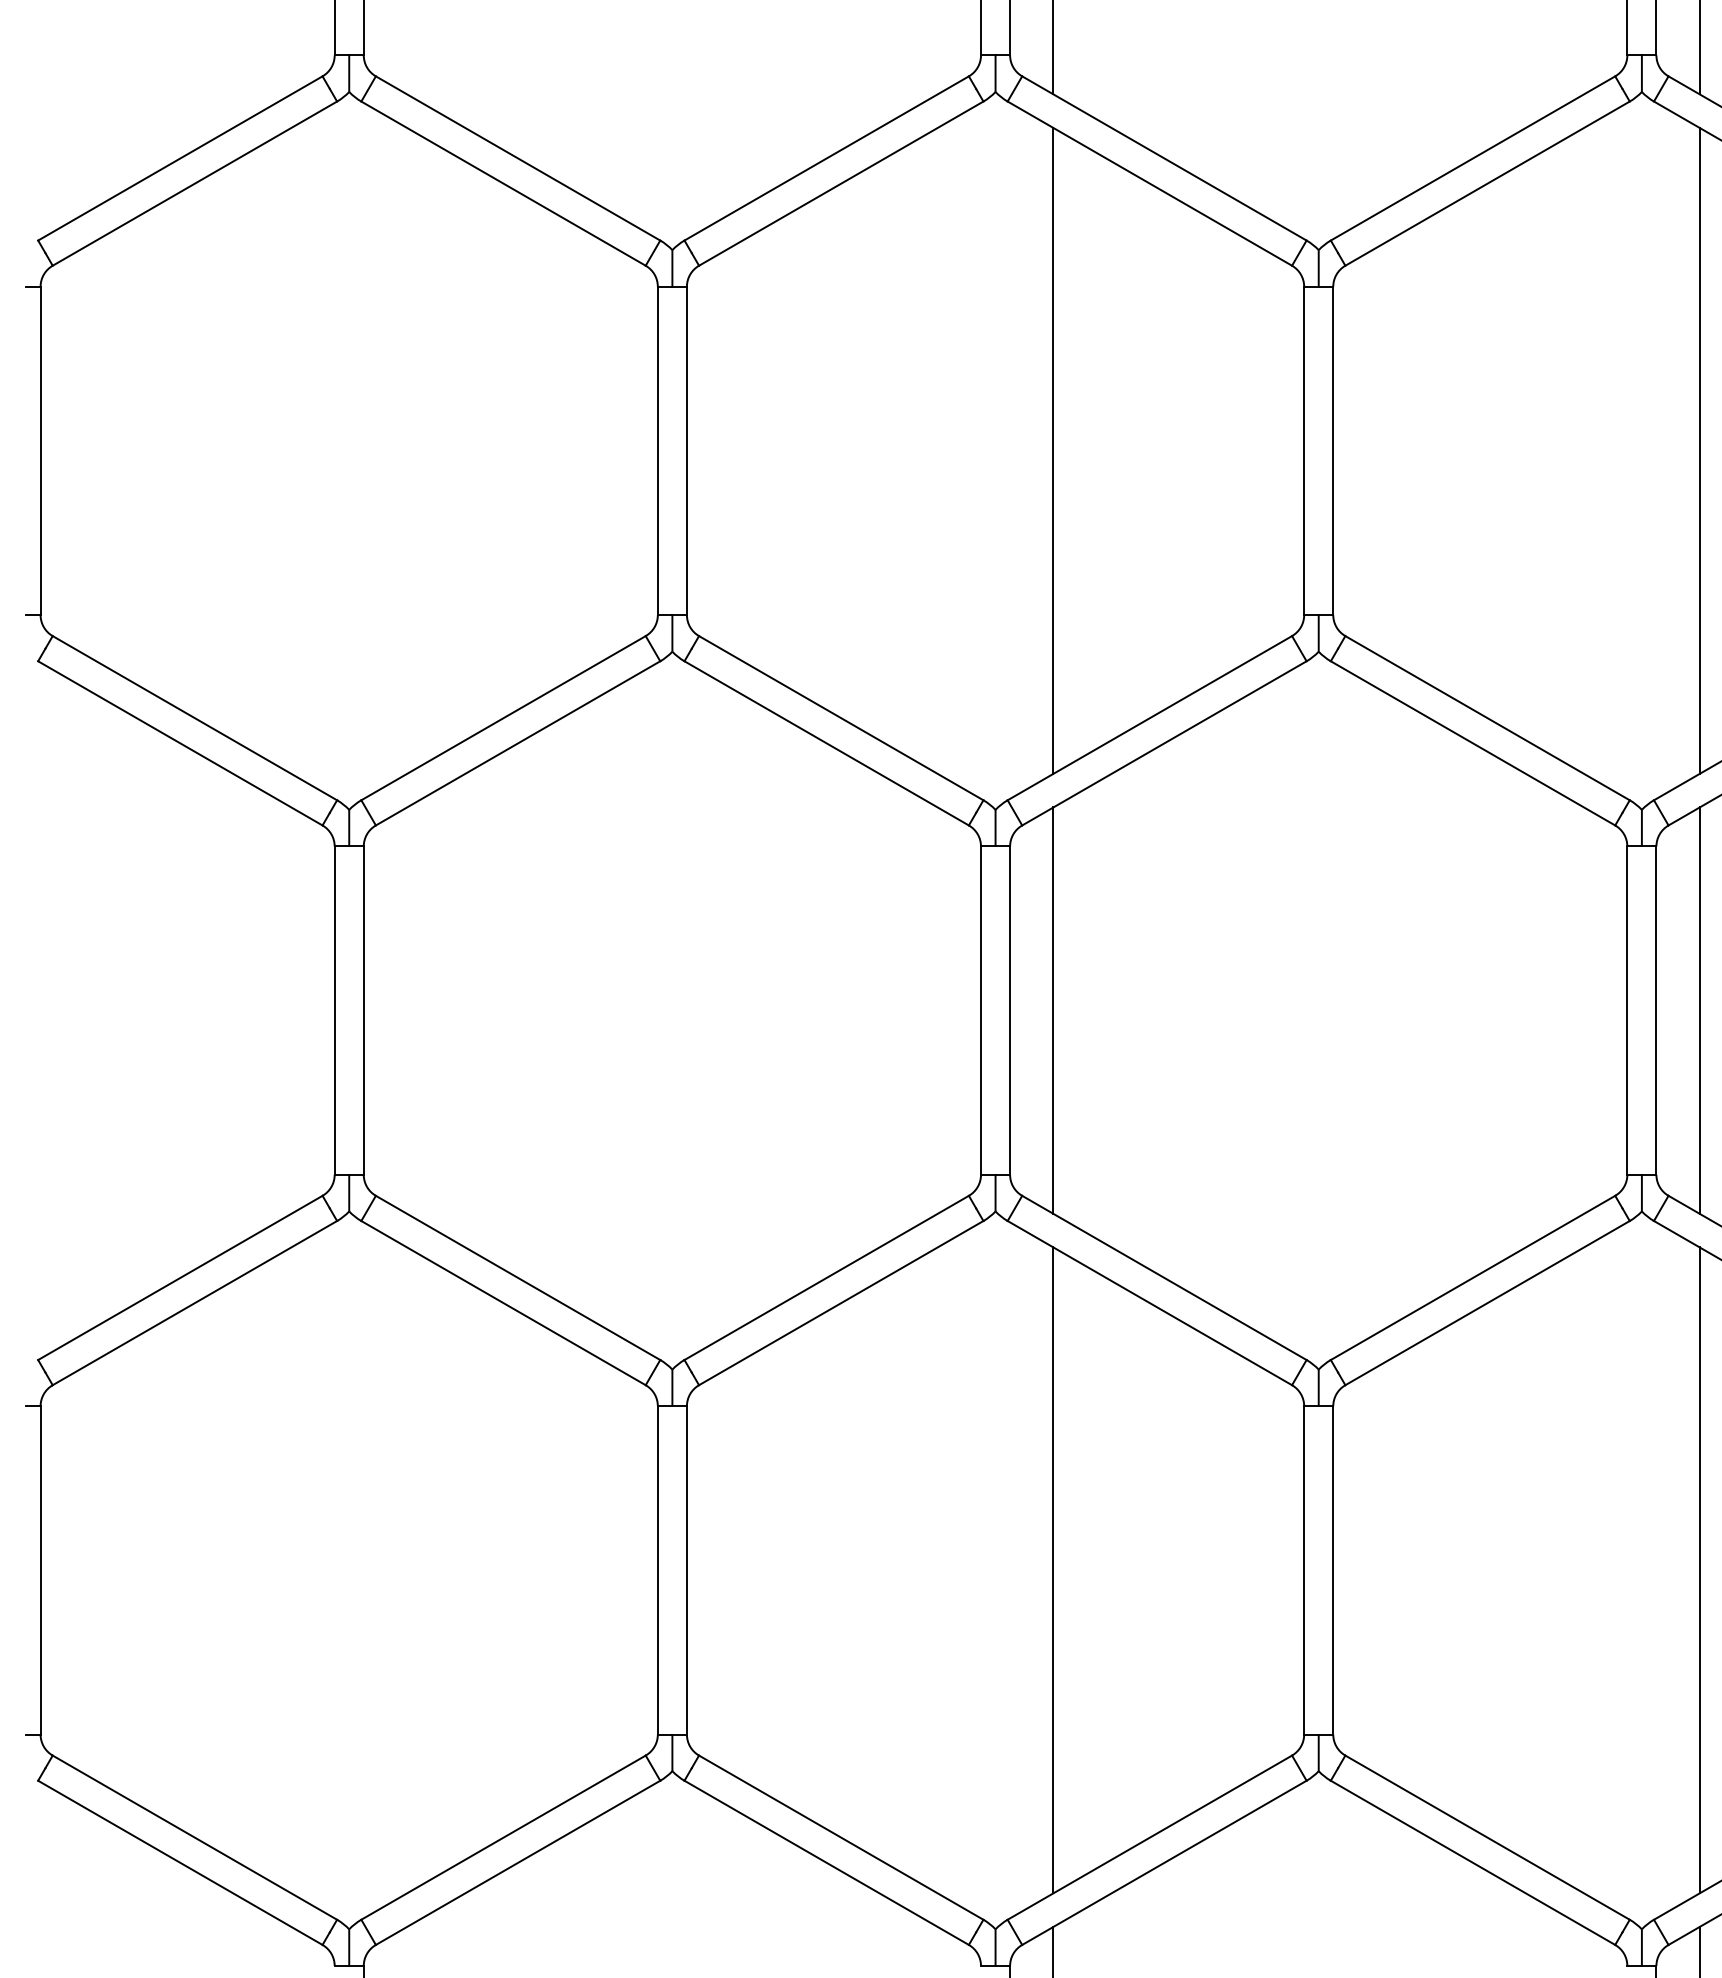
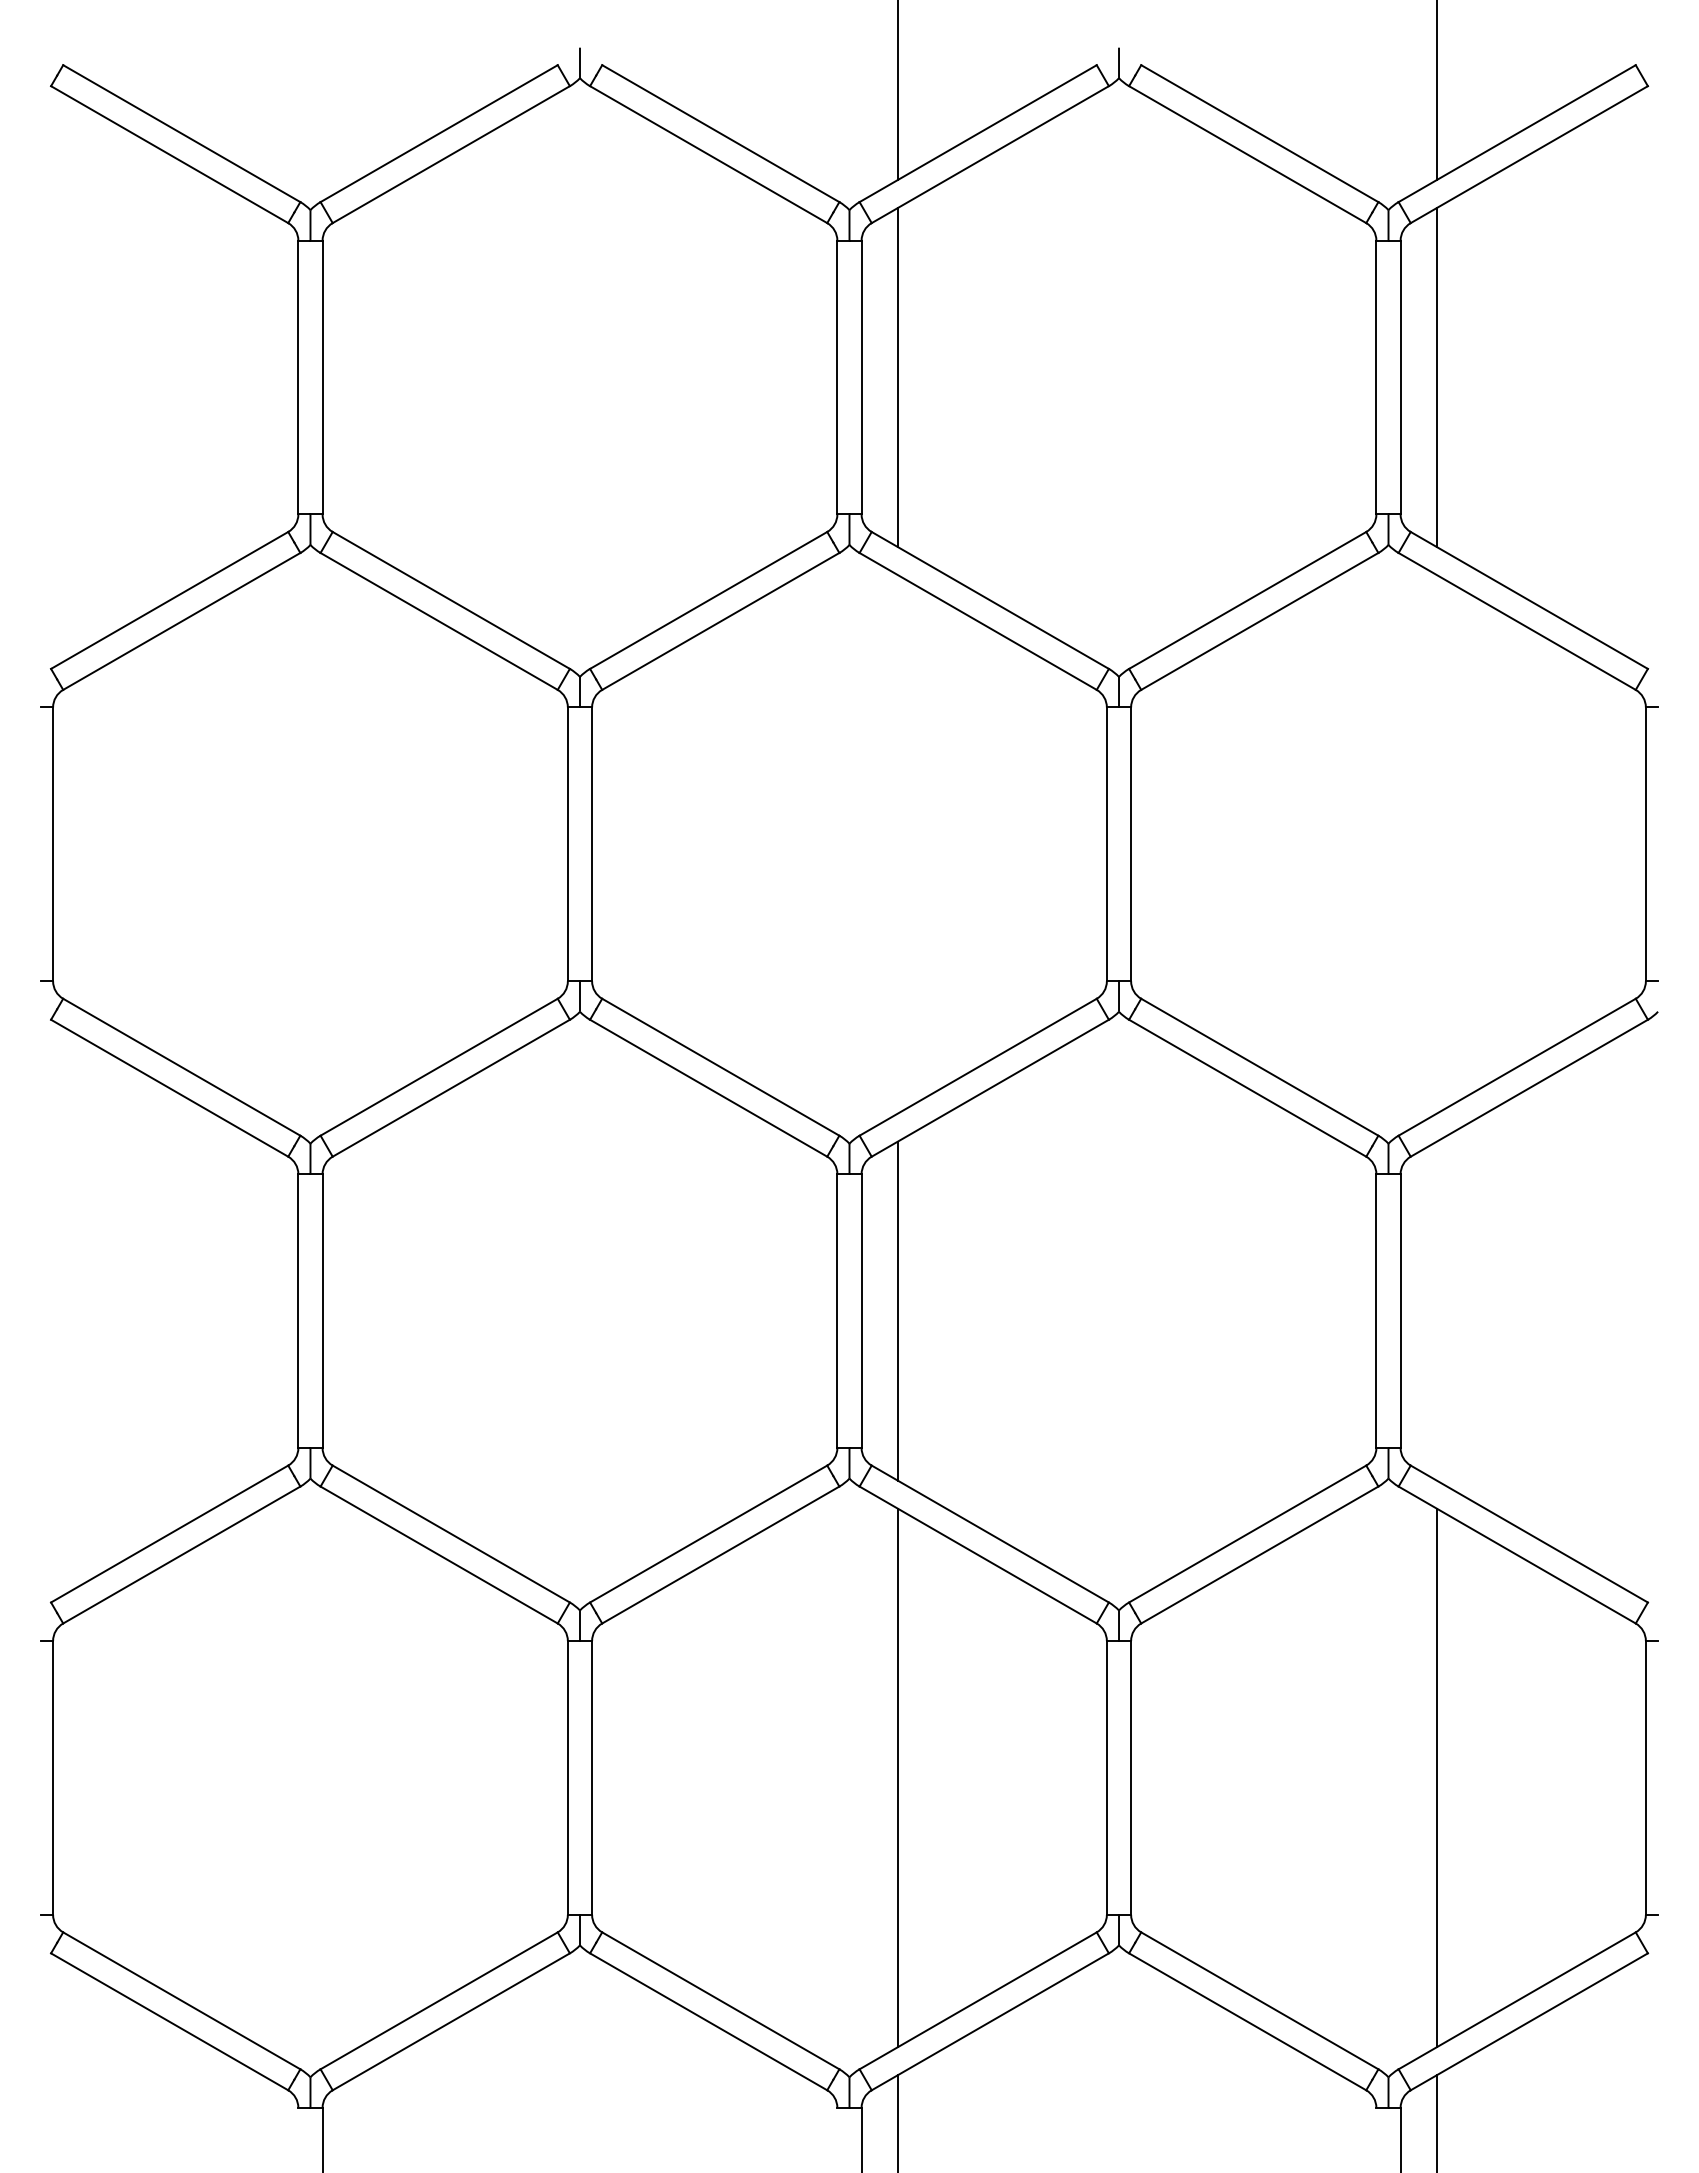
line: (1053, 449) -> (897, 843), removed
line: (1699, 449) -> (1436, 843), removed
line: (1699, 1009) -> (1436, 1310), removed

